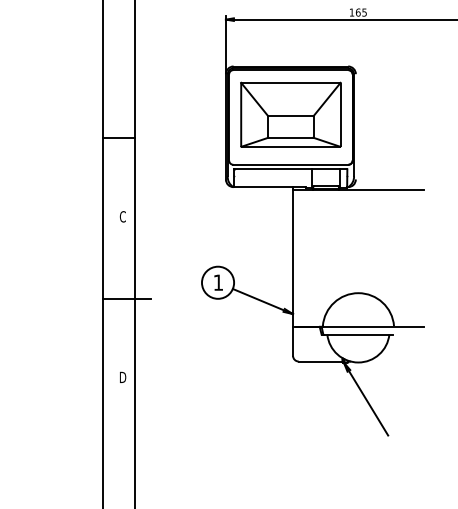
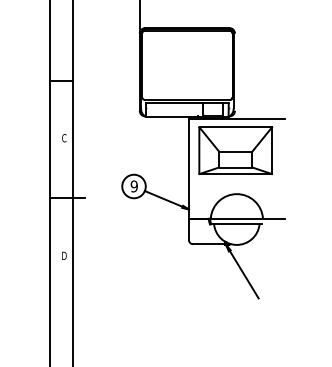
part: (290, 114) -> (235, 150), moved
text: (218, 282) -> (134, 186), 1 -> 9

